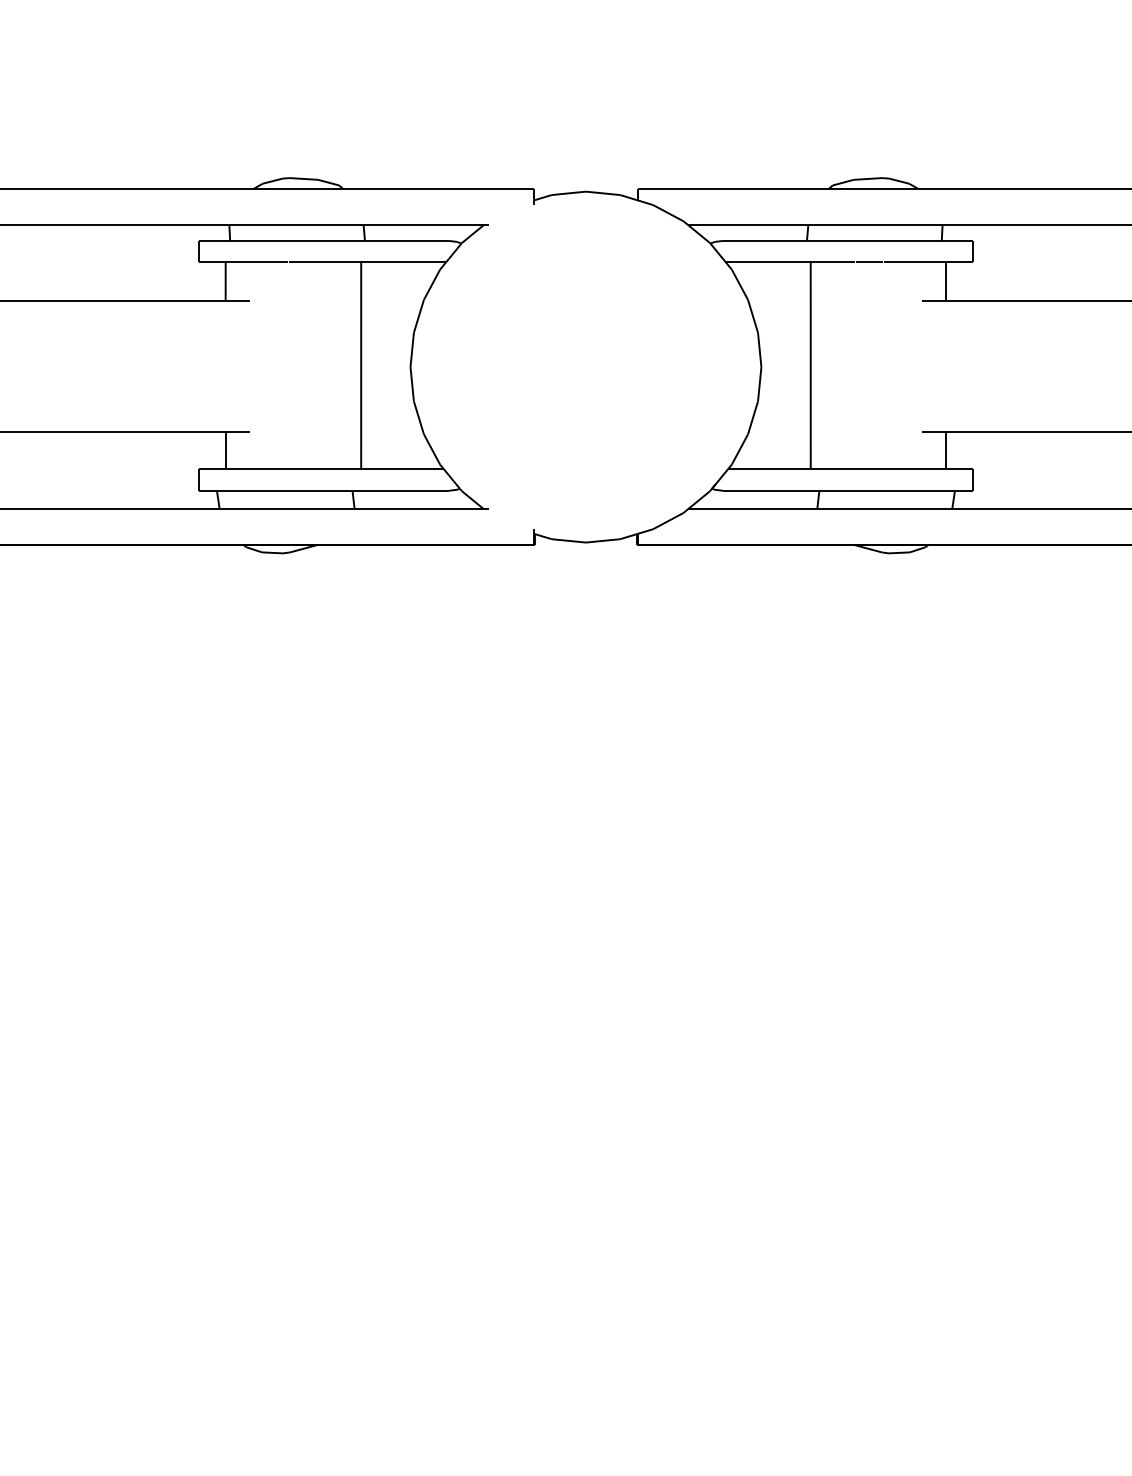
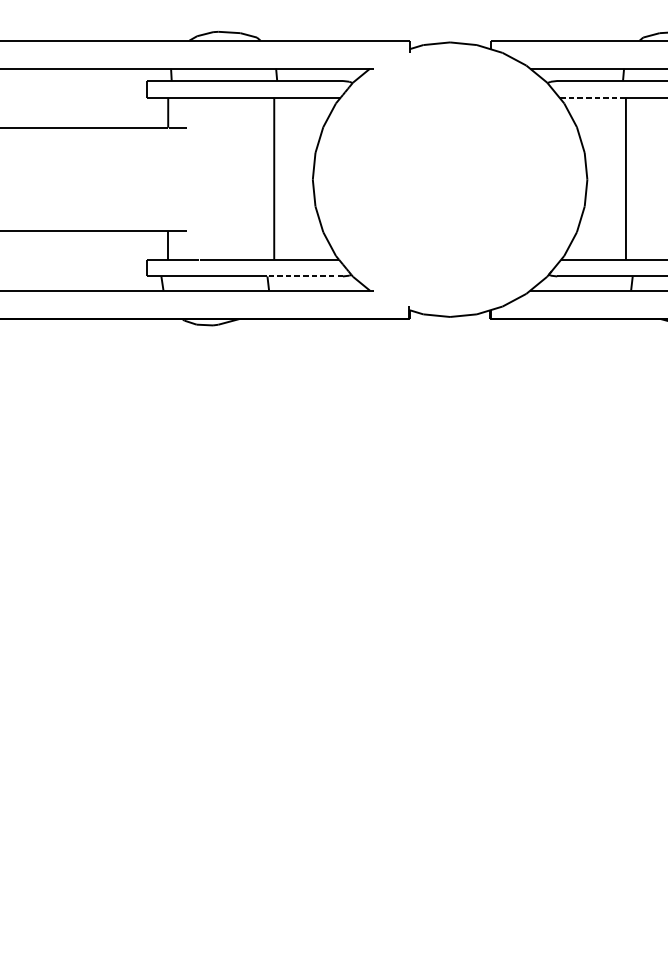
line: (767, 262) -> (592, 97), solid -> dashed
line: (400, 490) -> (304, 276), solid -> dashed

